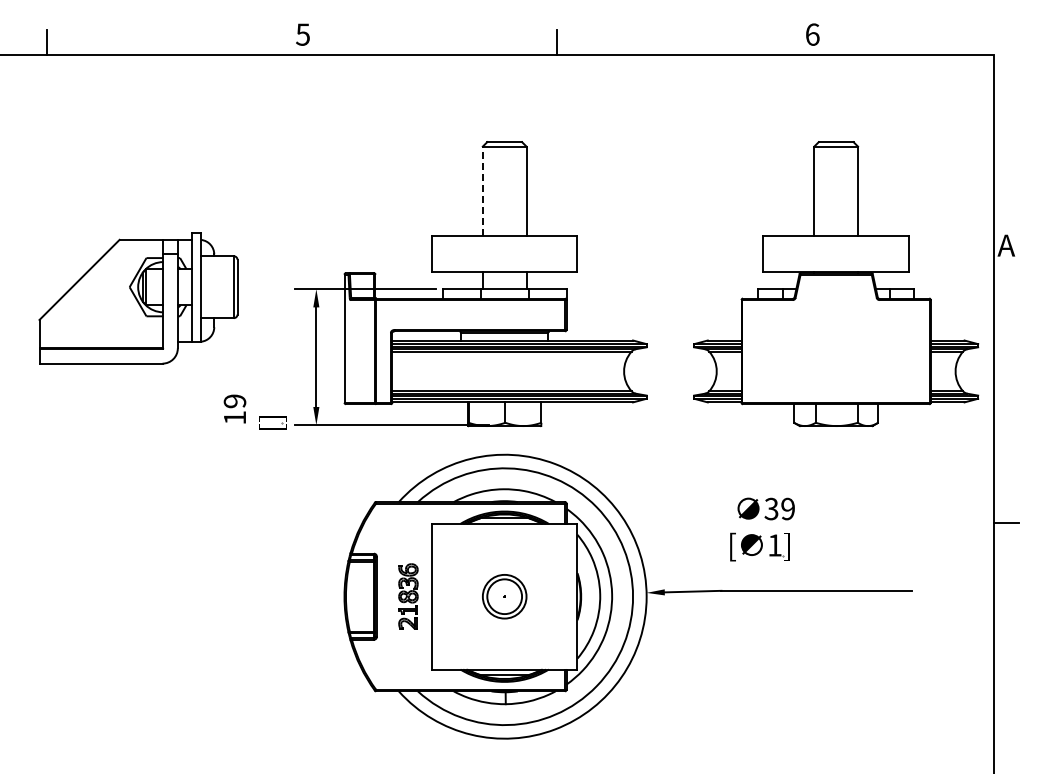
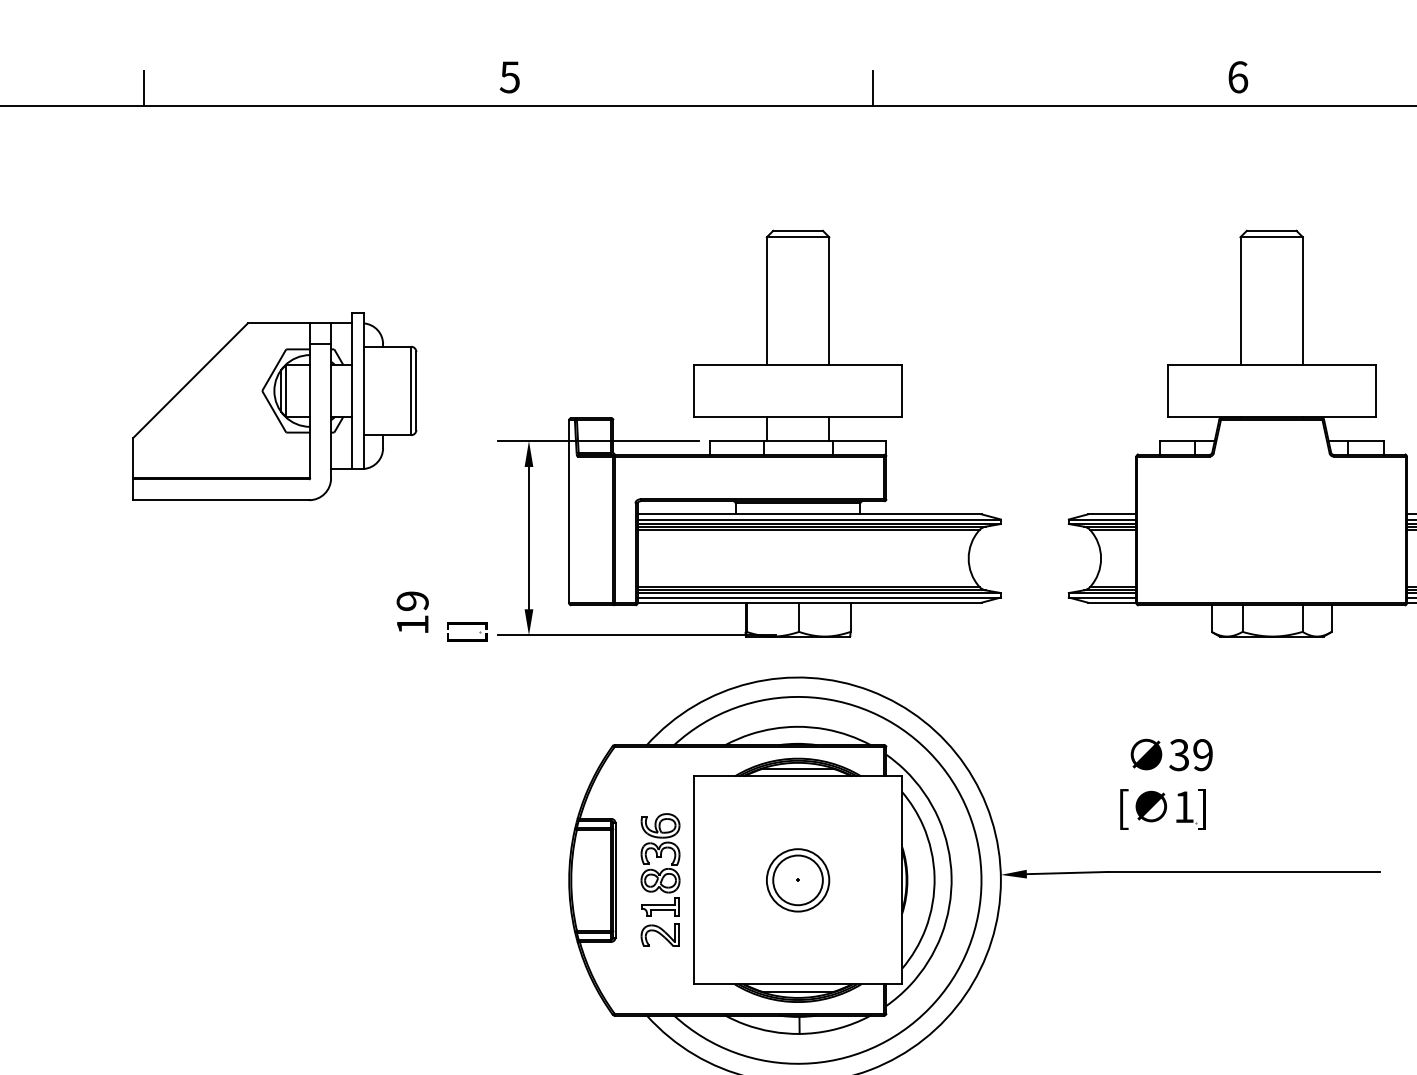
line: (482, 191) -> (766, 301), dashed -> solid
part: (138, 298) -> (274, 407), moved
part: (408, 596) -> (660, 880), size x1.43

